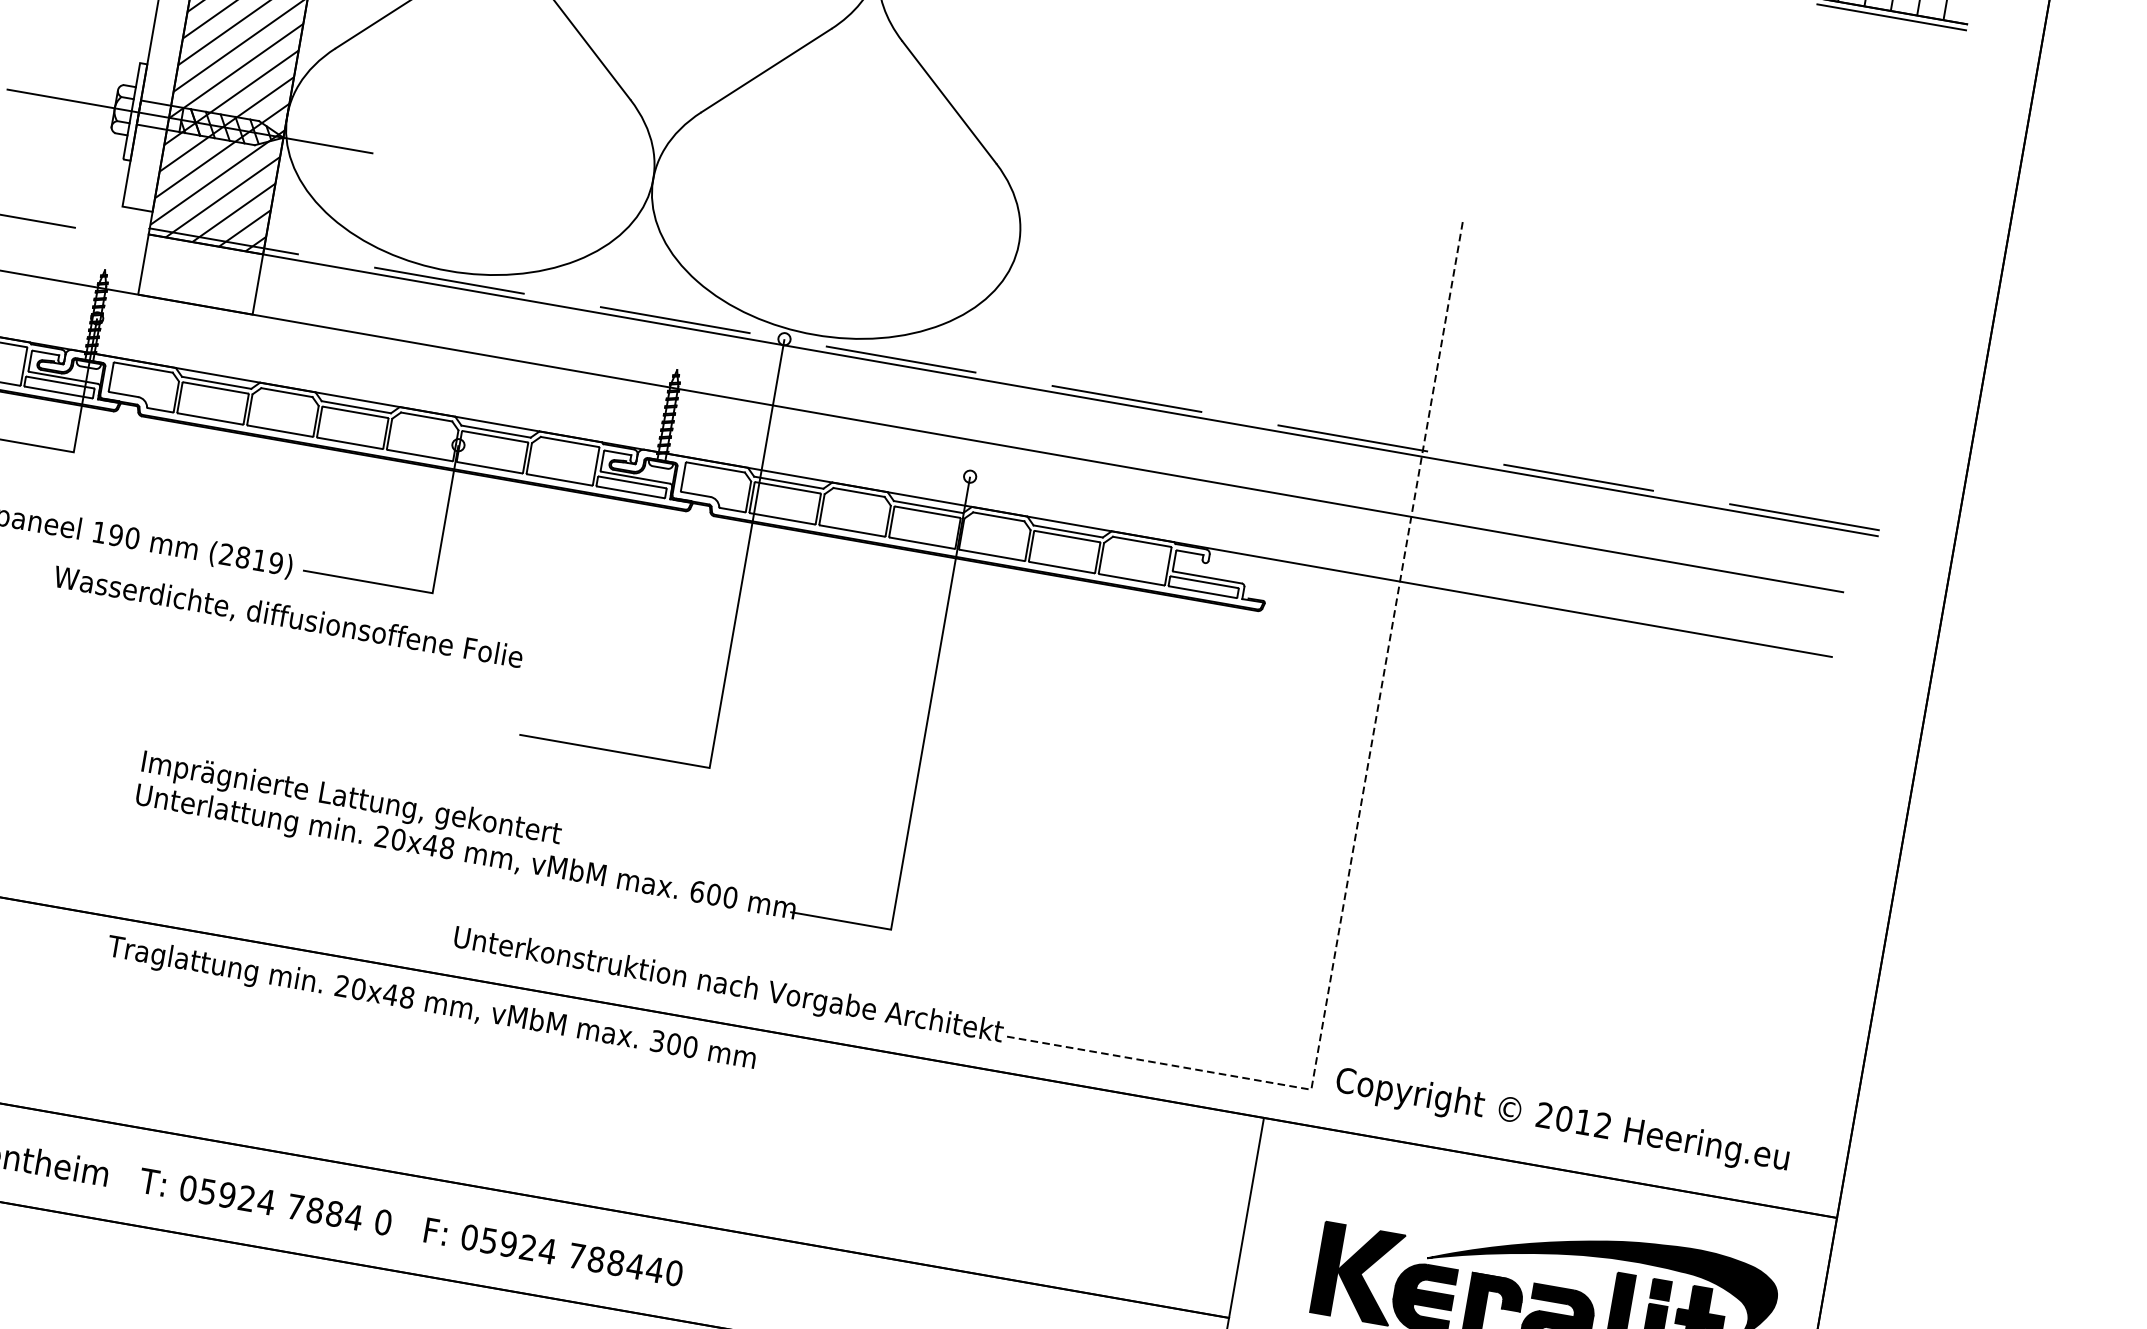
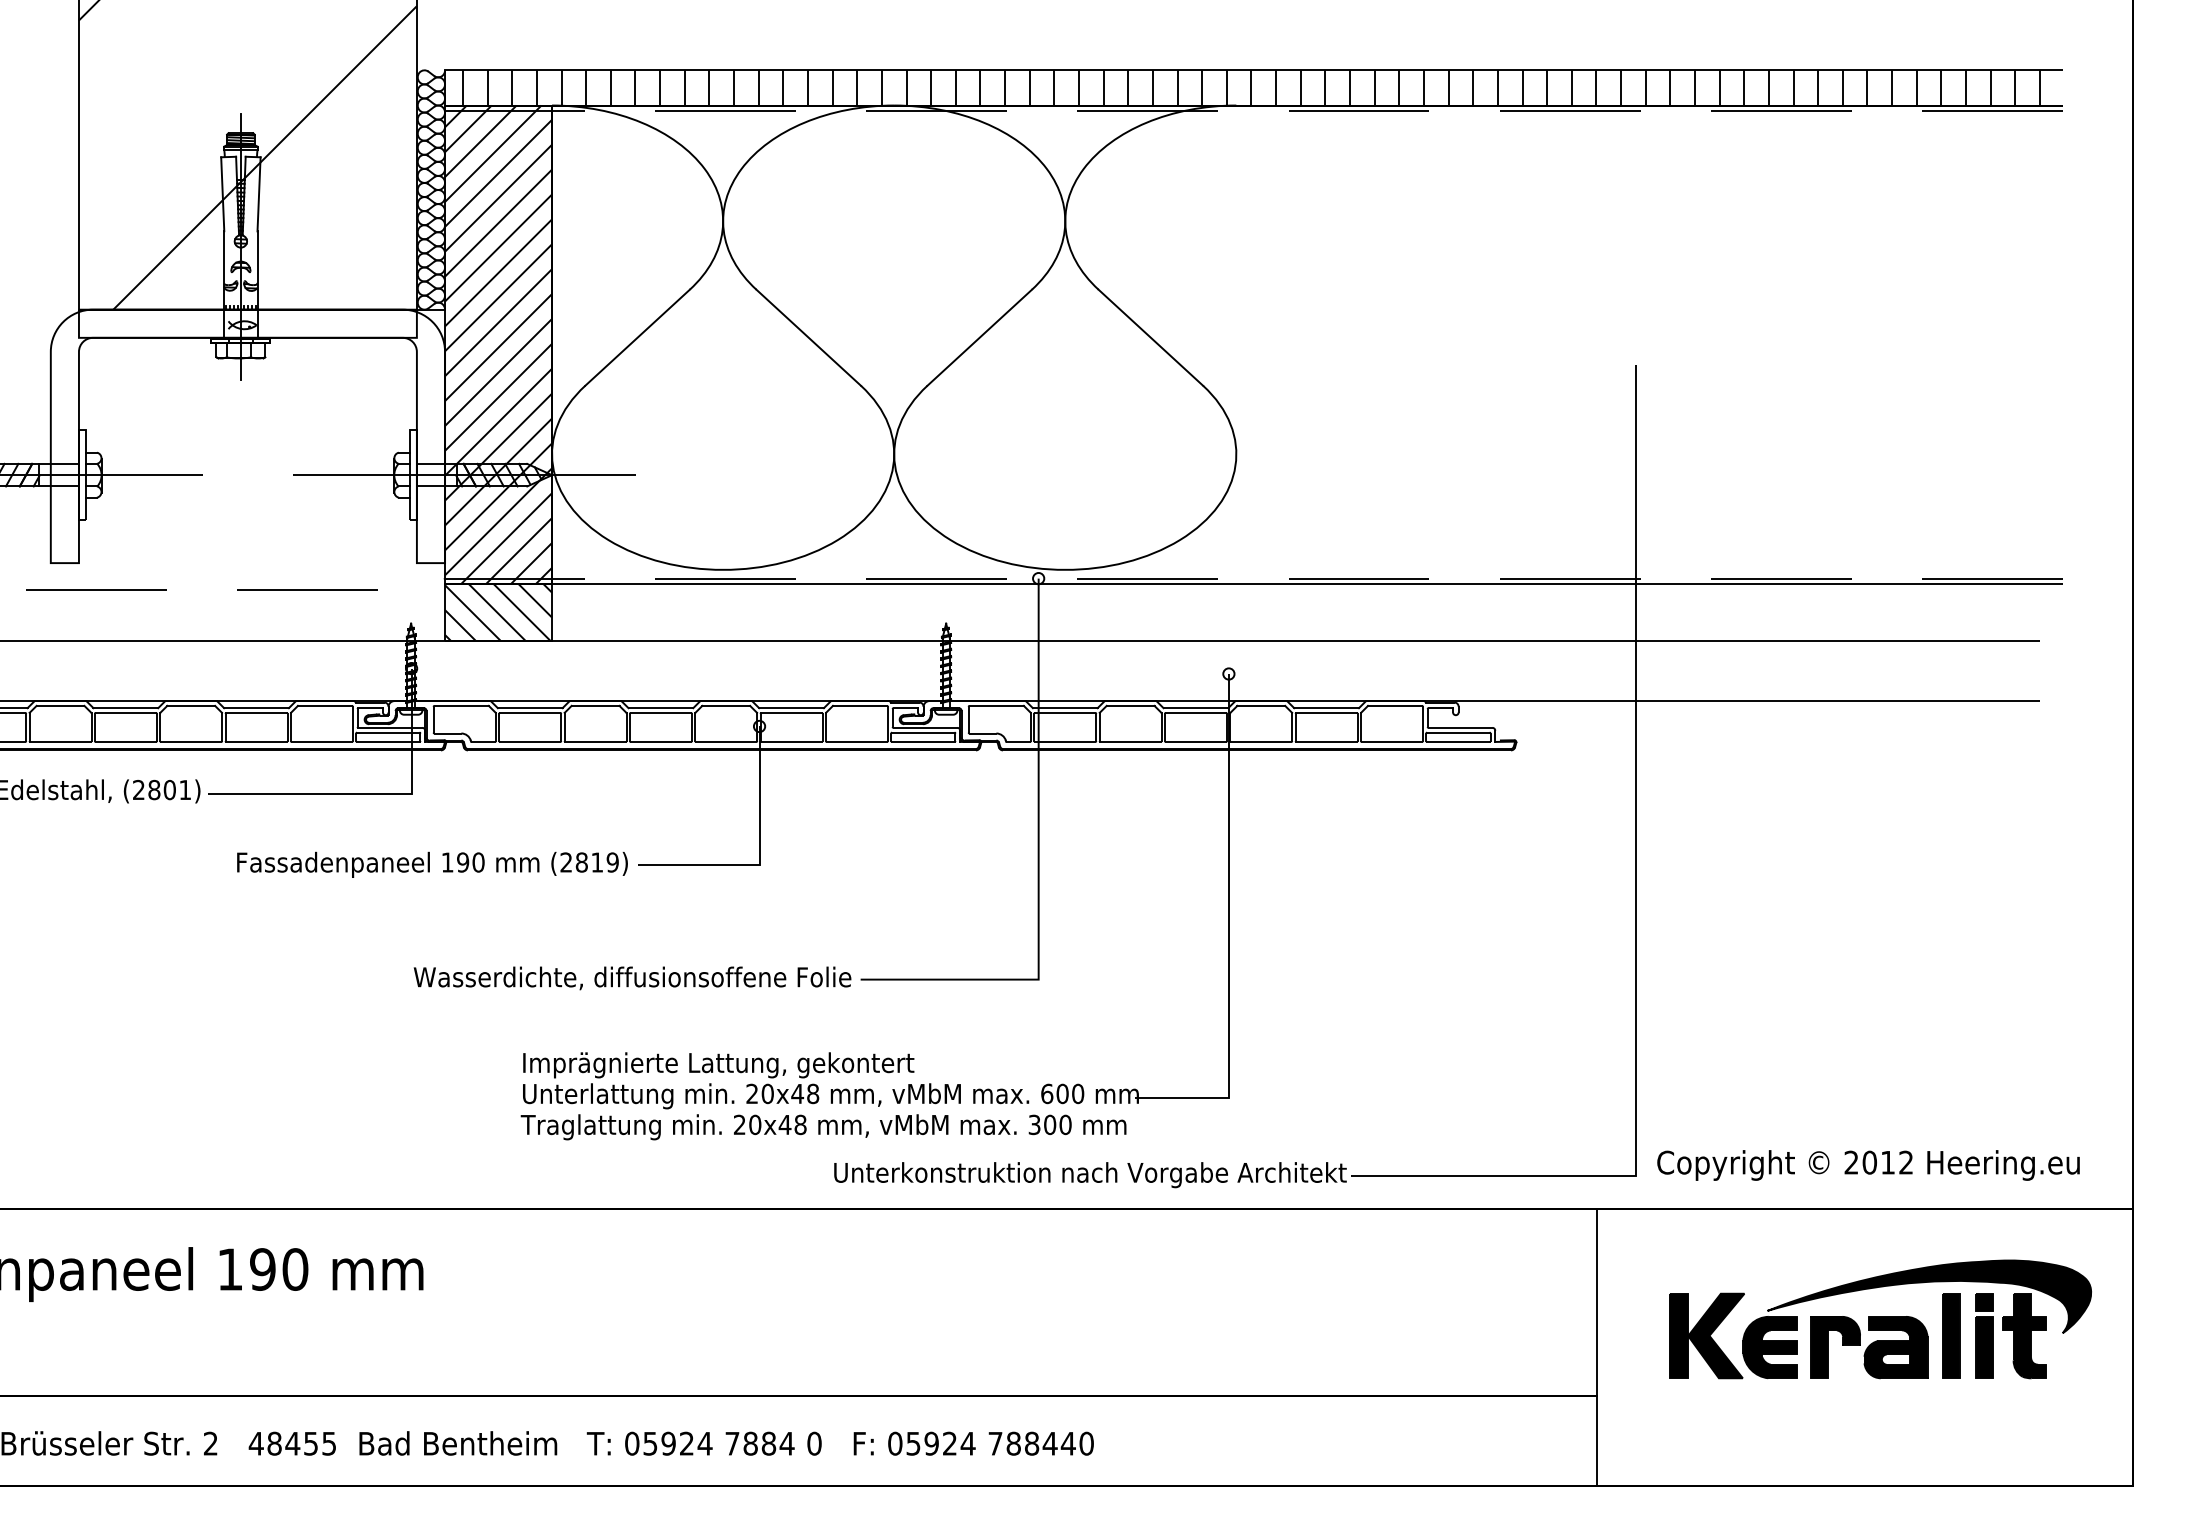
hatch: (200, 274) -> (498, 612), added
text: (288, 618) -> (632, 978), moved
line: (1360, 808) -> (1635, 913), dashed -> solid
text: (431, 1004) -> (823, 1127), moved

